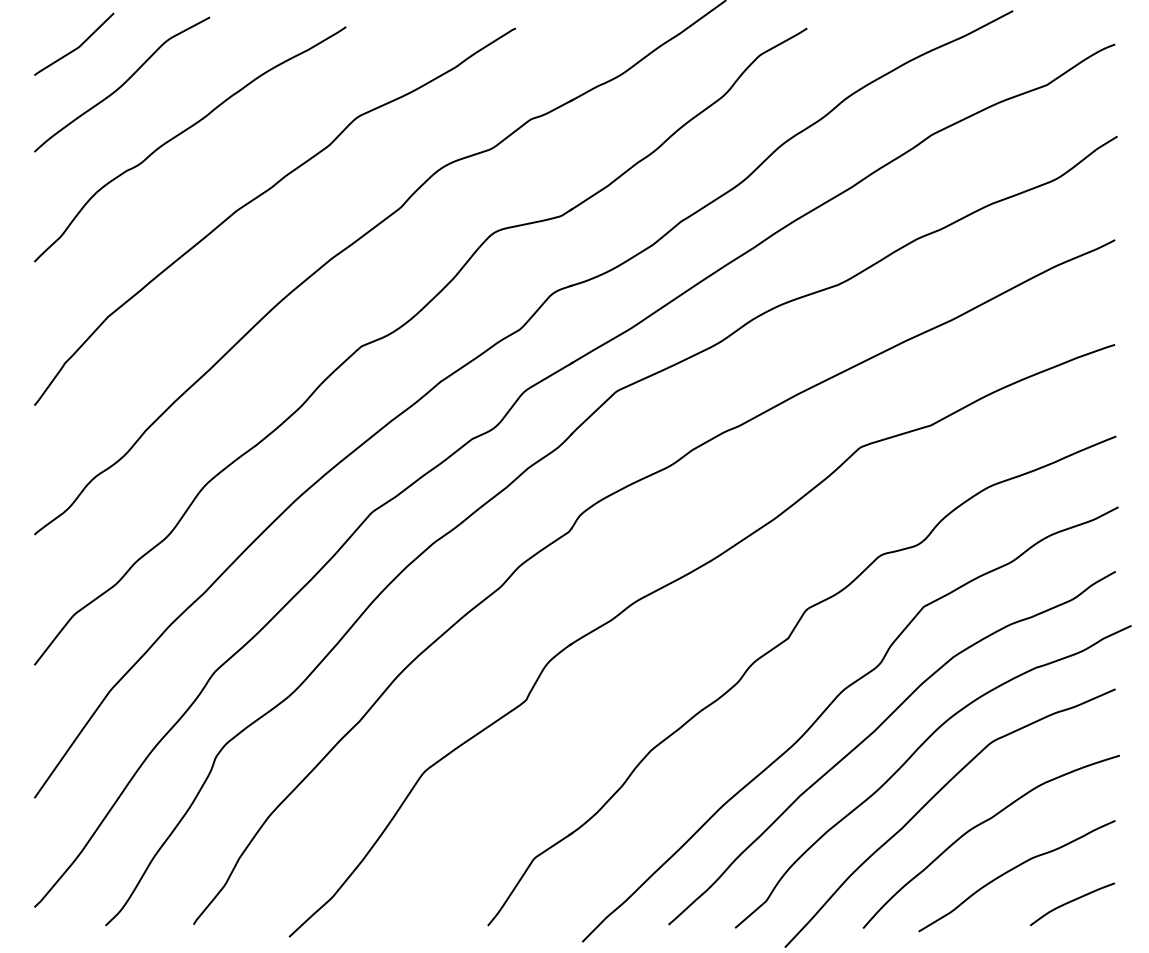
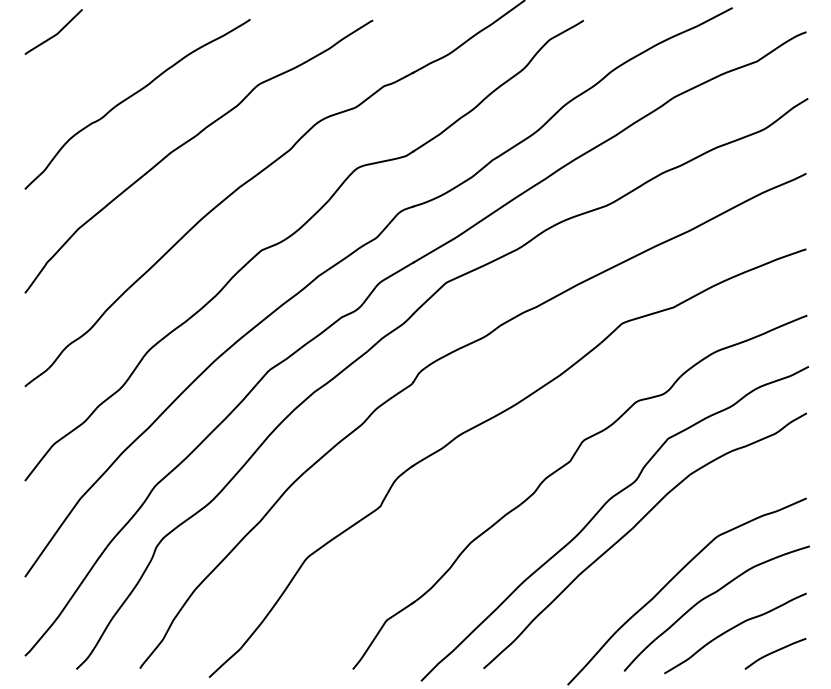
curve: (122, 84) -> (88, 61), removed
curve: (912, 756) -> (659, 546), removed

